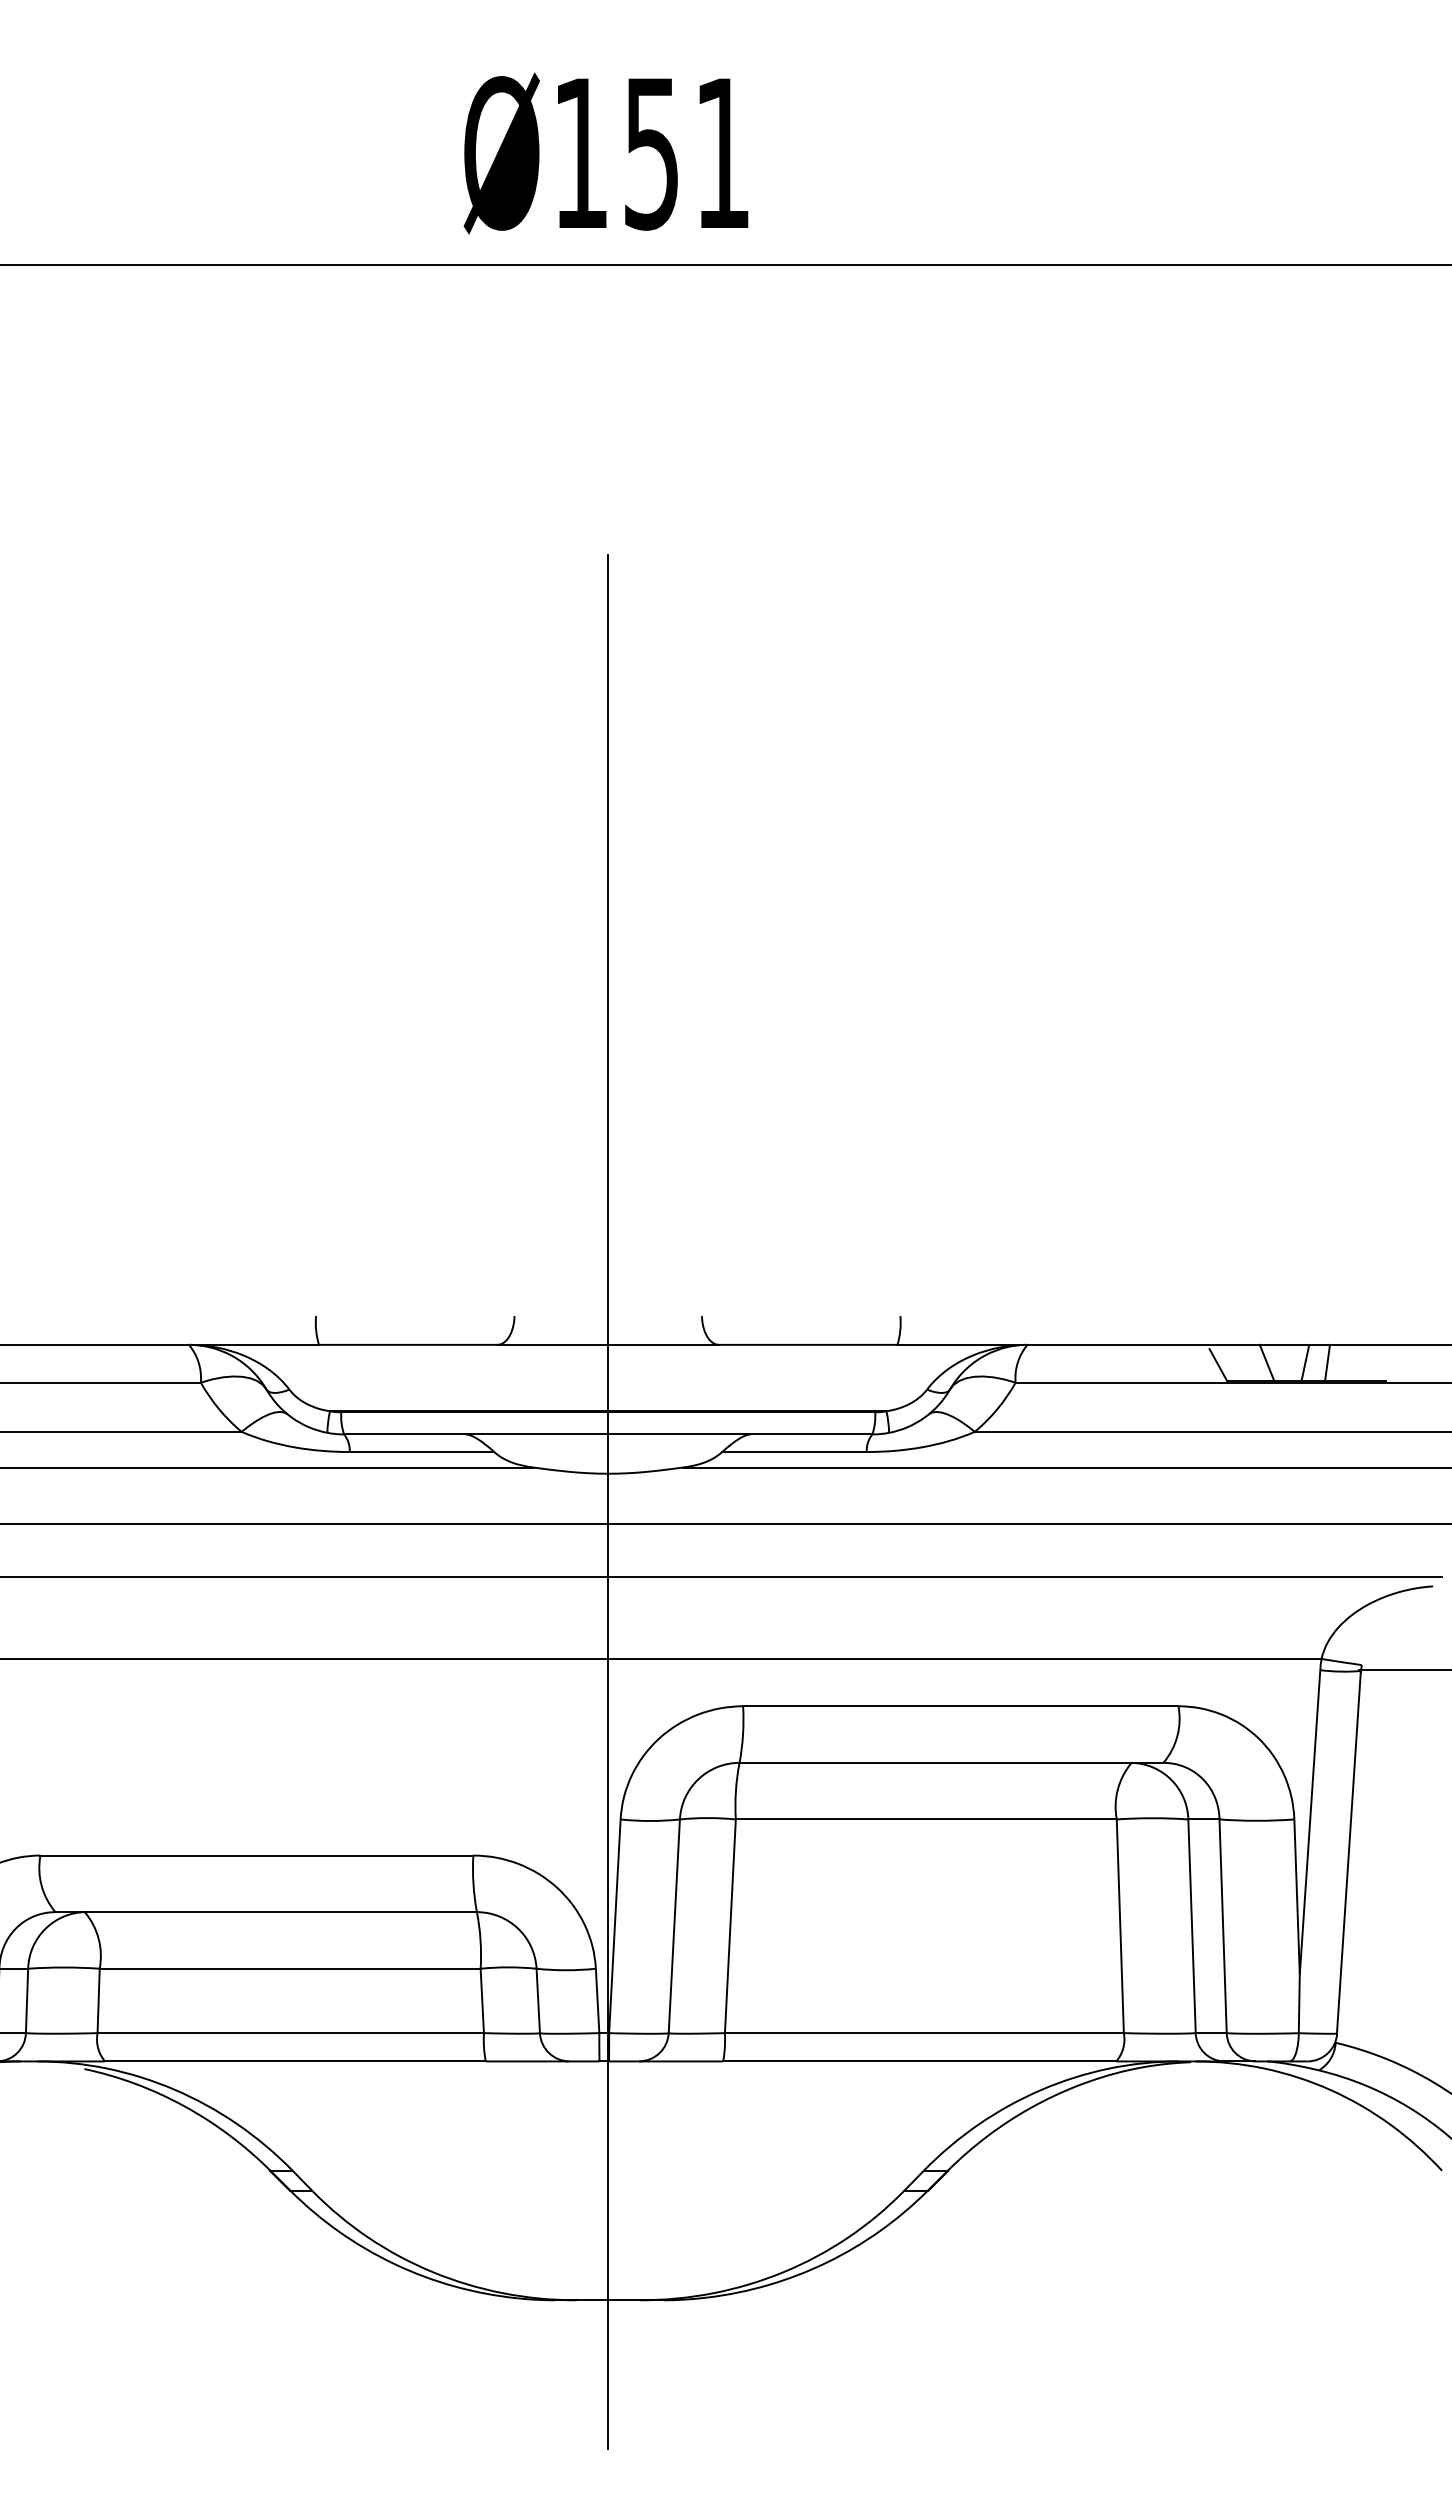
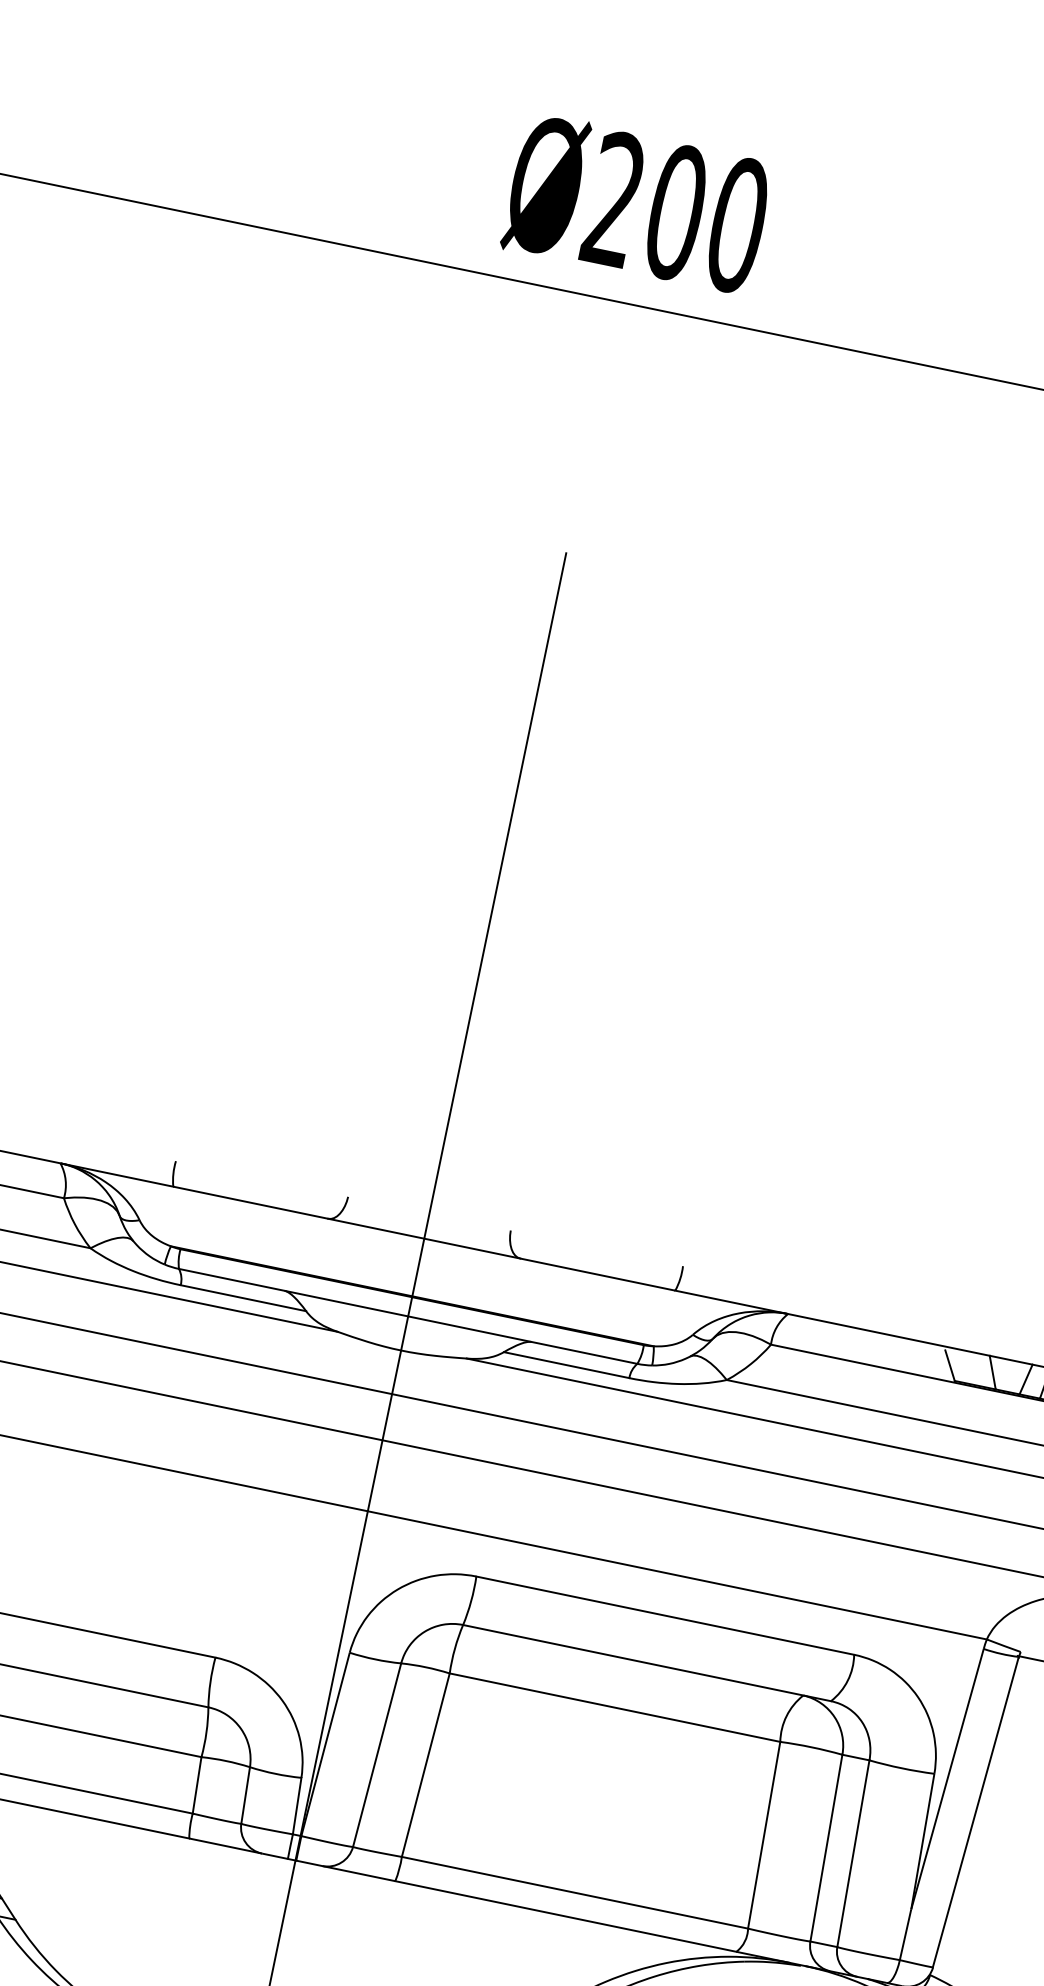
text: (652, 153) -> (676, 212), Ø151 -> Ø200

